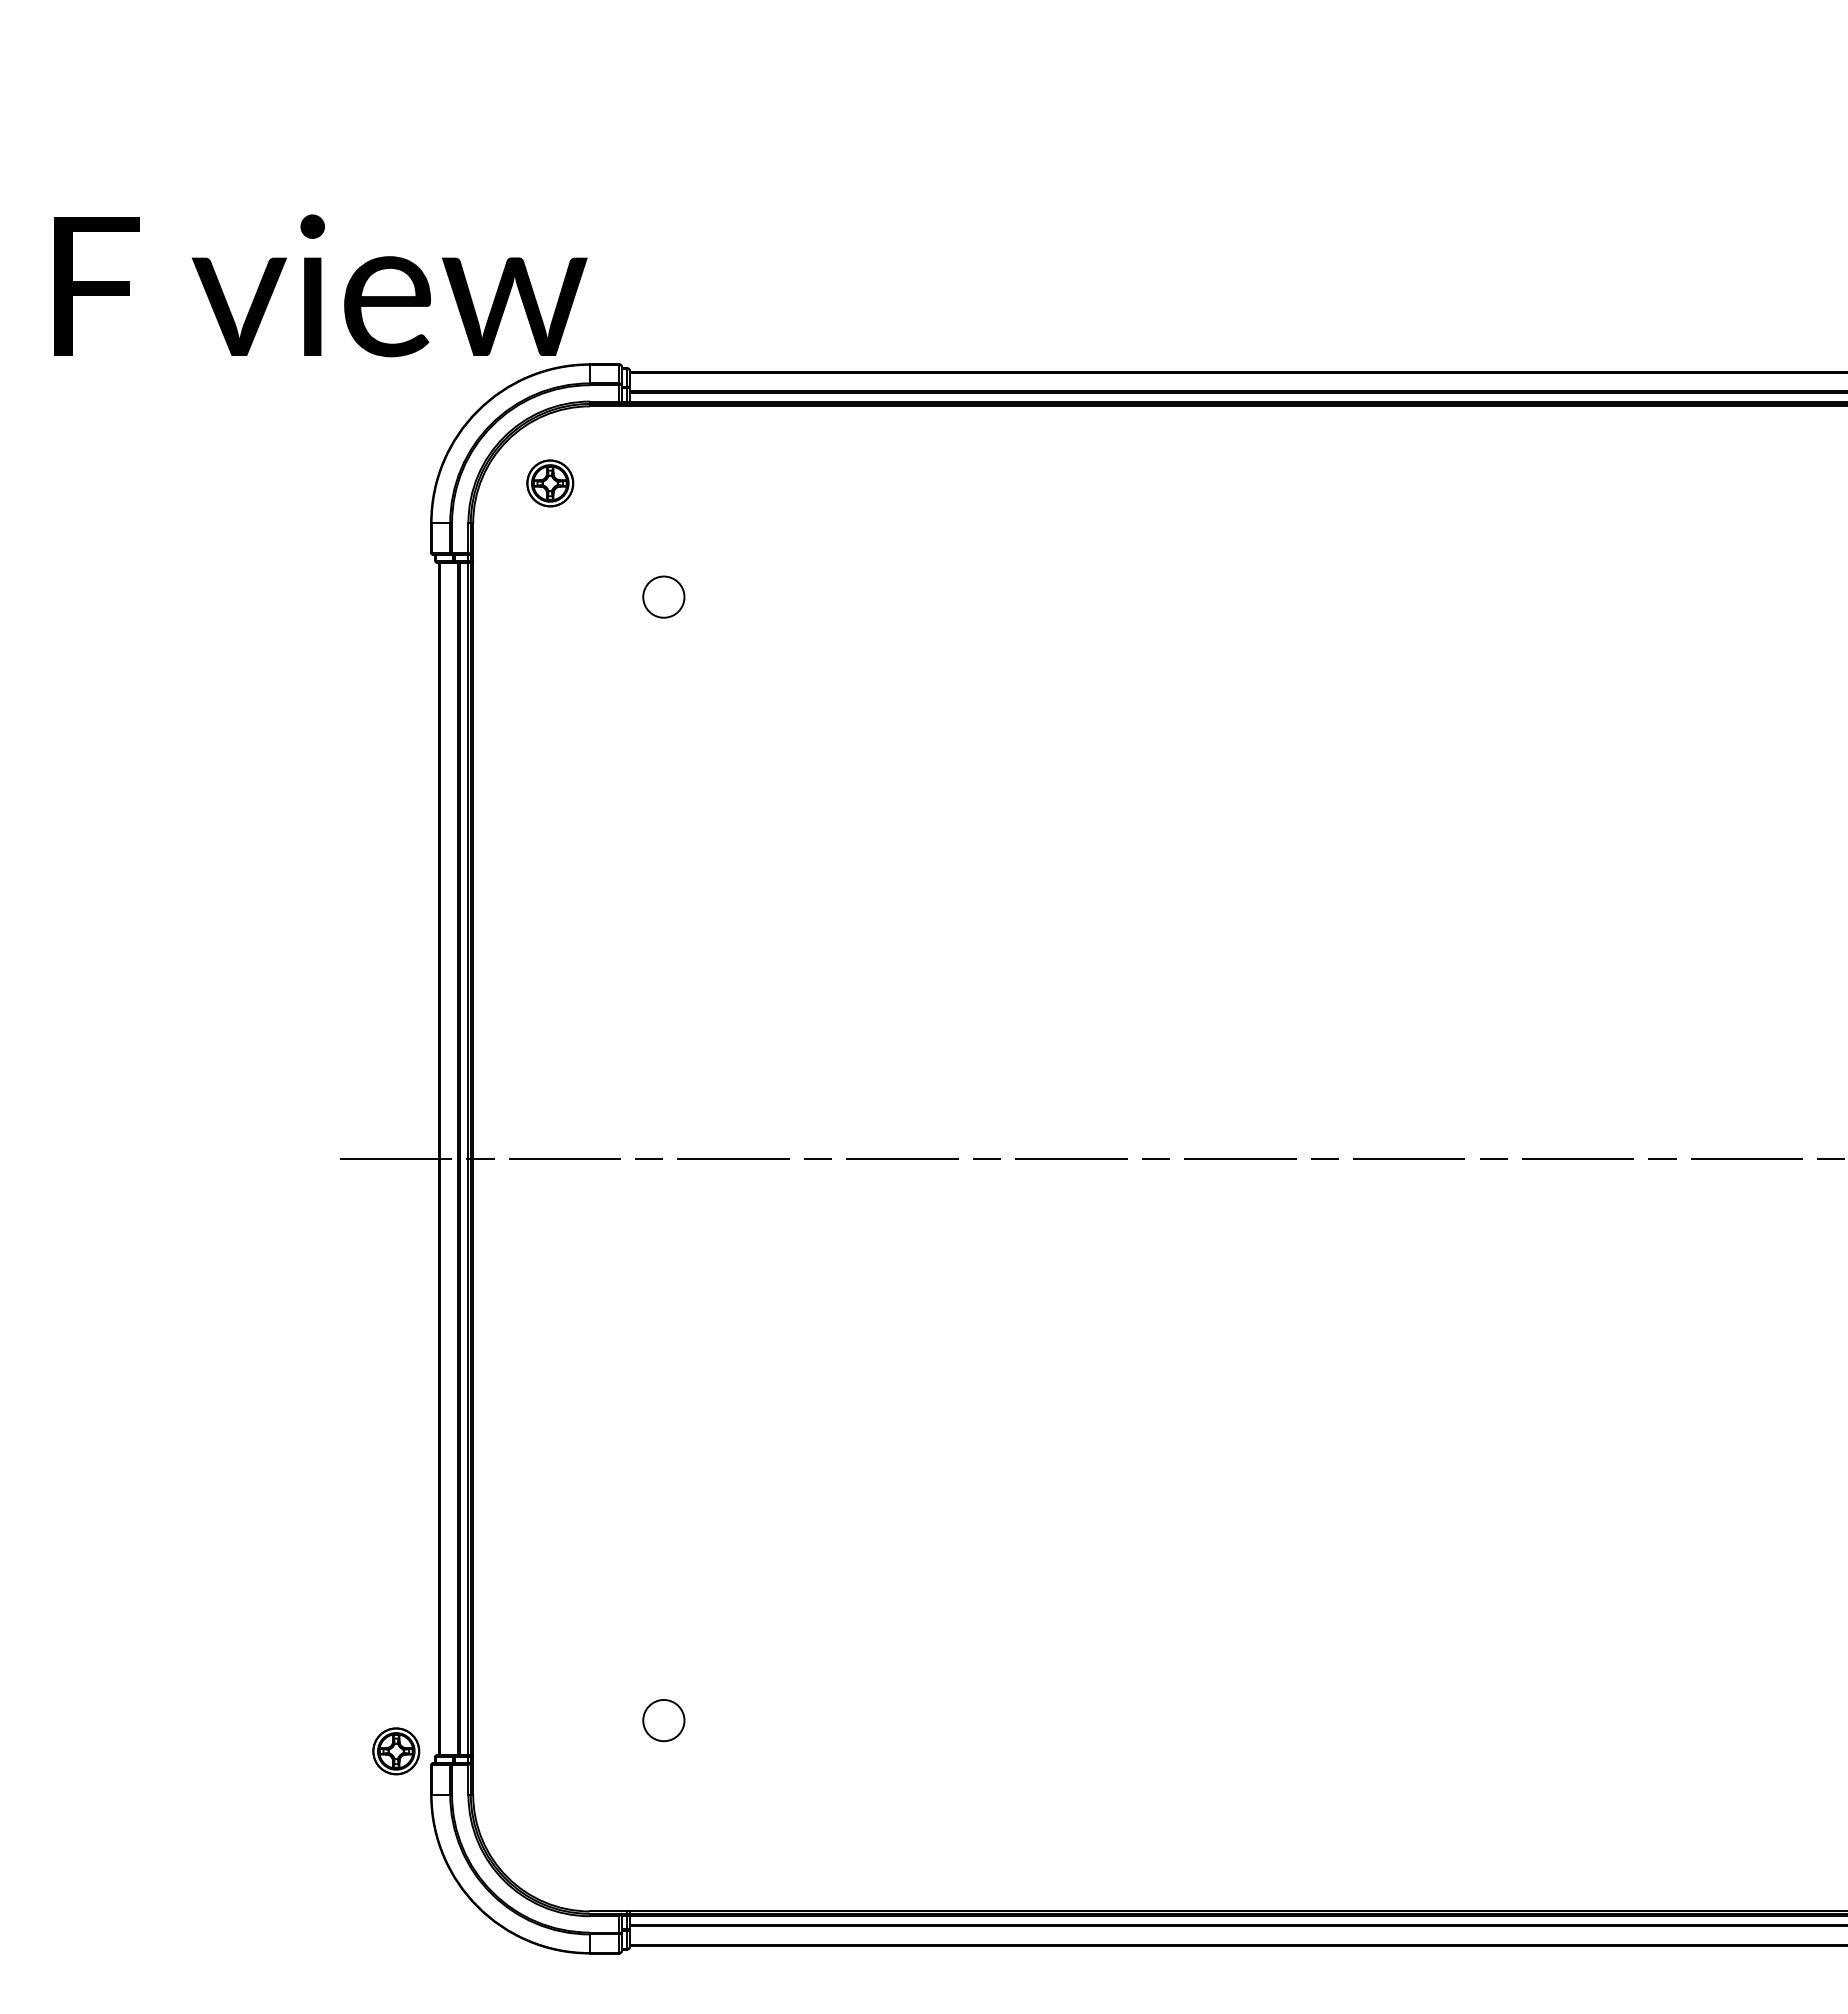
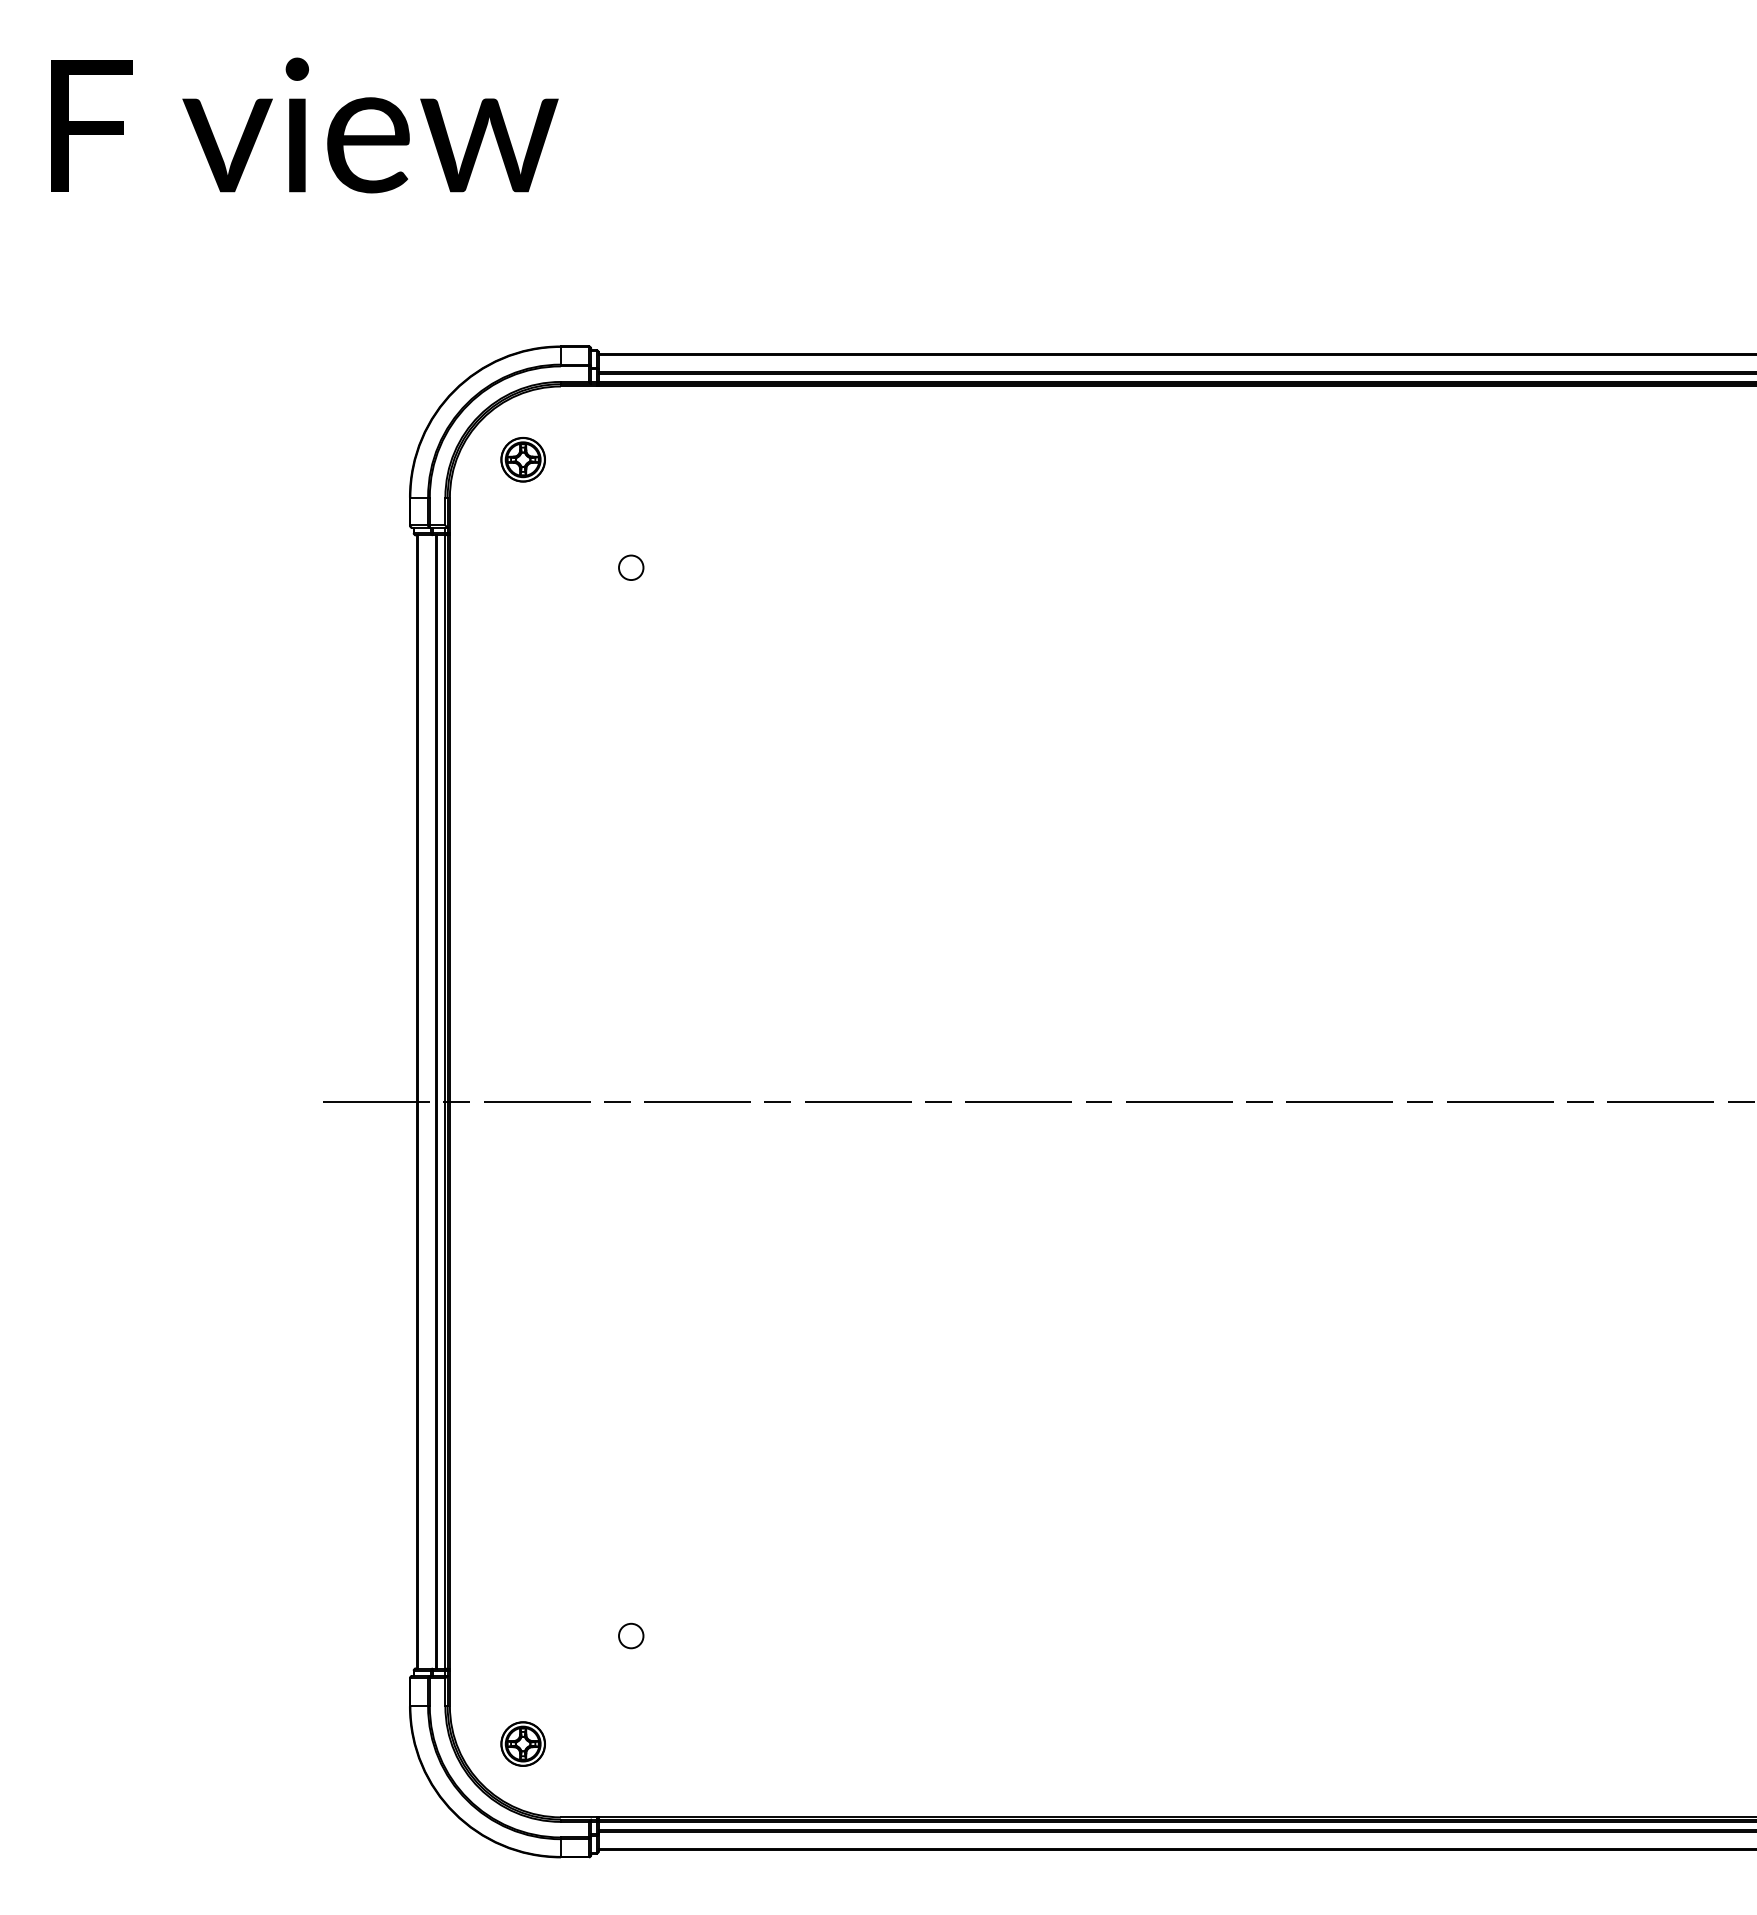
text: (320, 285) -> (304, 125), moved
circle: (663, 596) -> (630, 567), size x0.62
circle: (663, 1720) -> (630, 1635), size x0.62
part: (396, 1751) -> (523, 1744), moved

